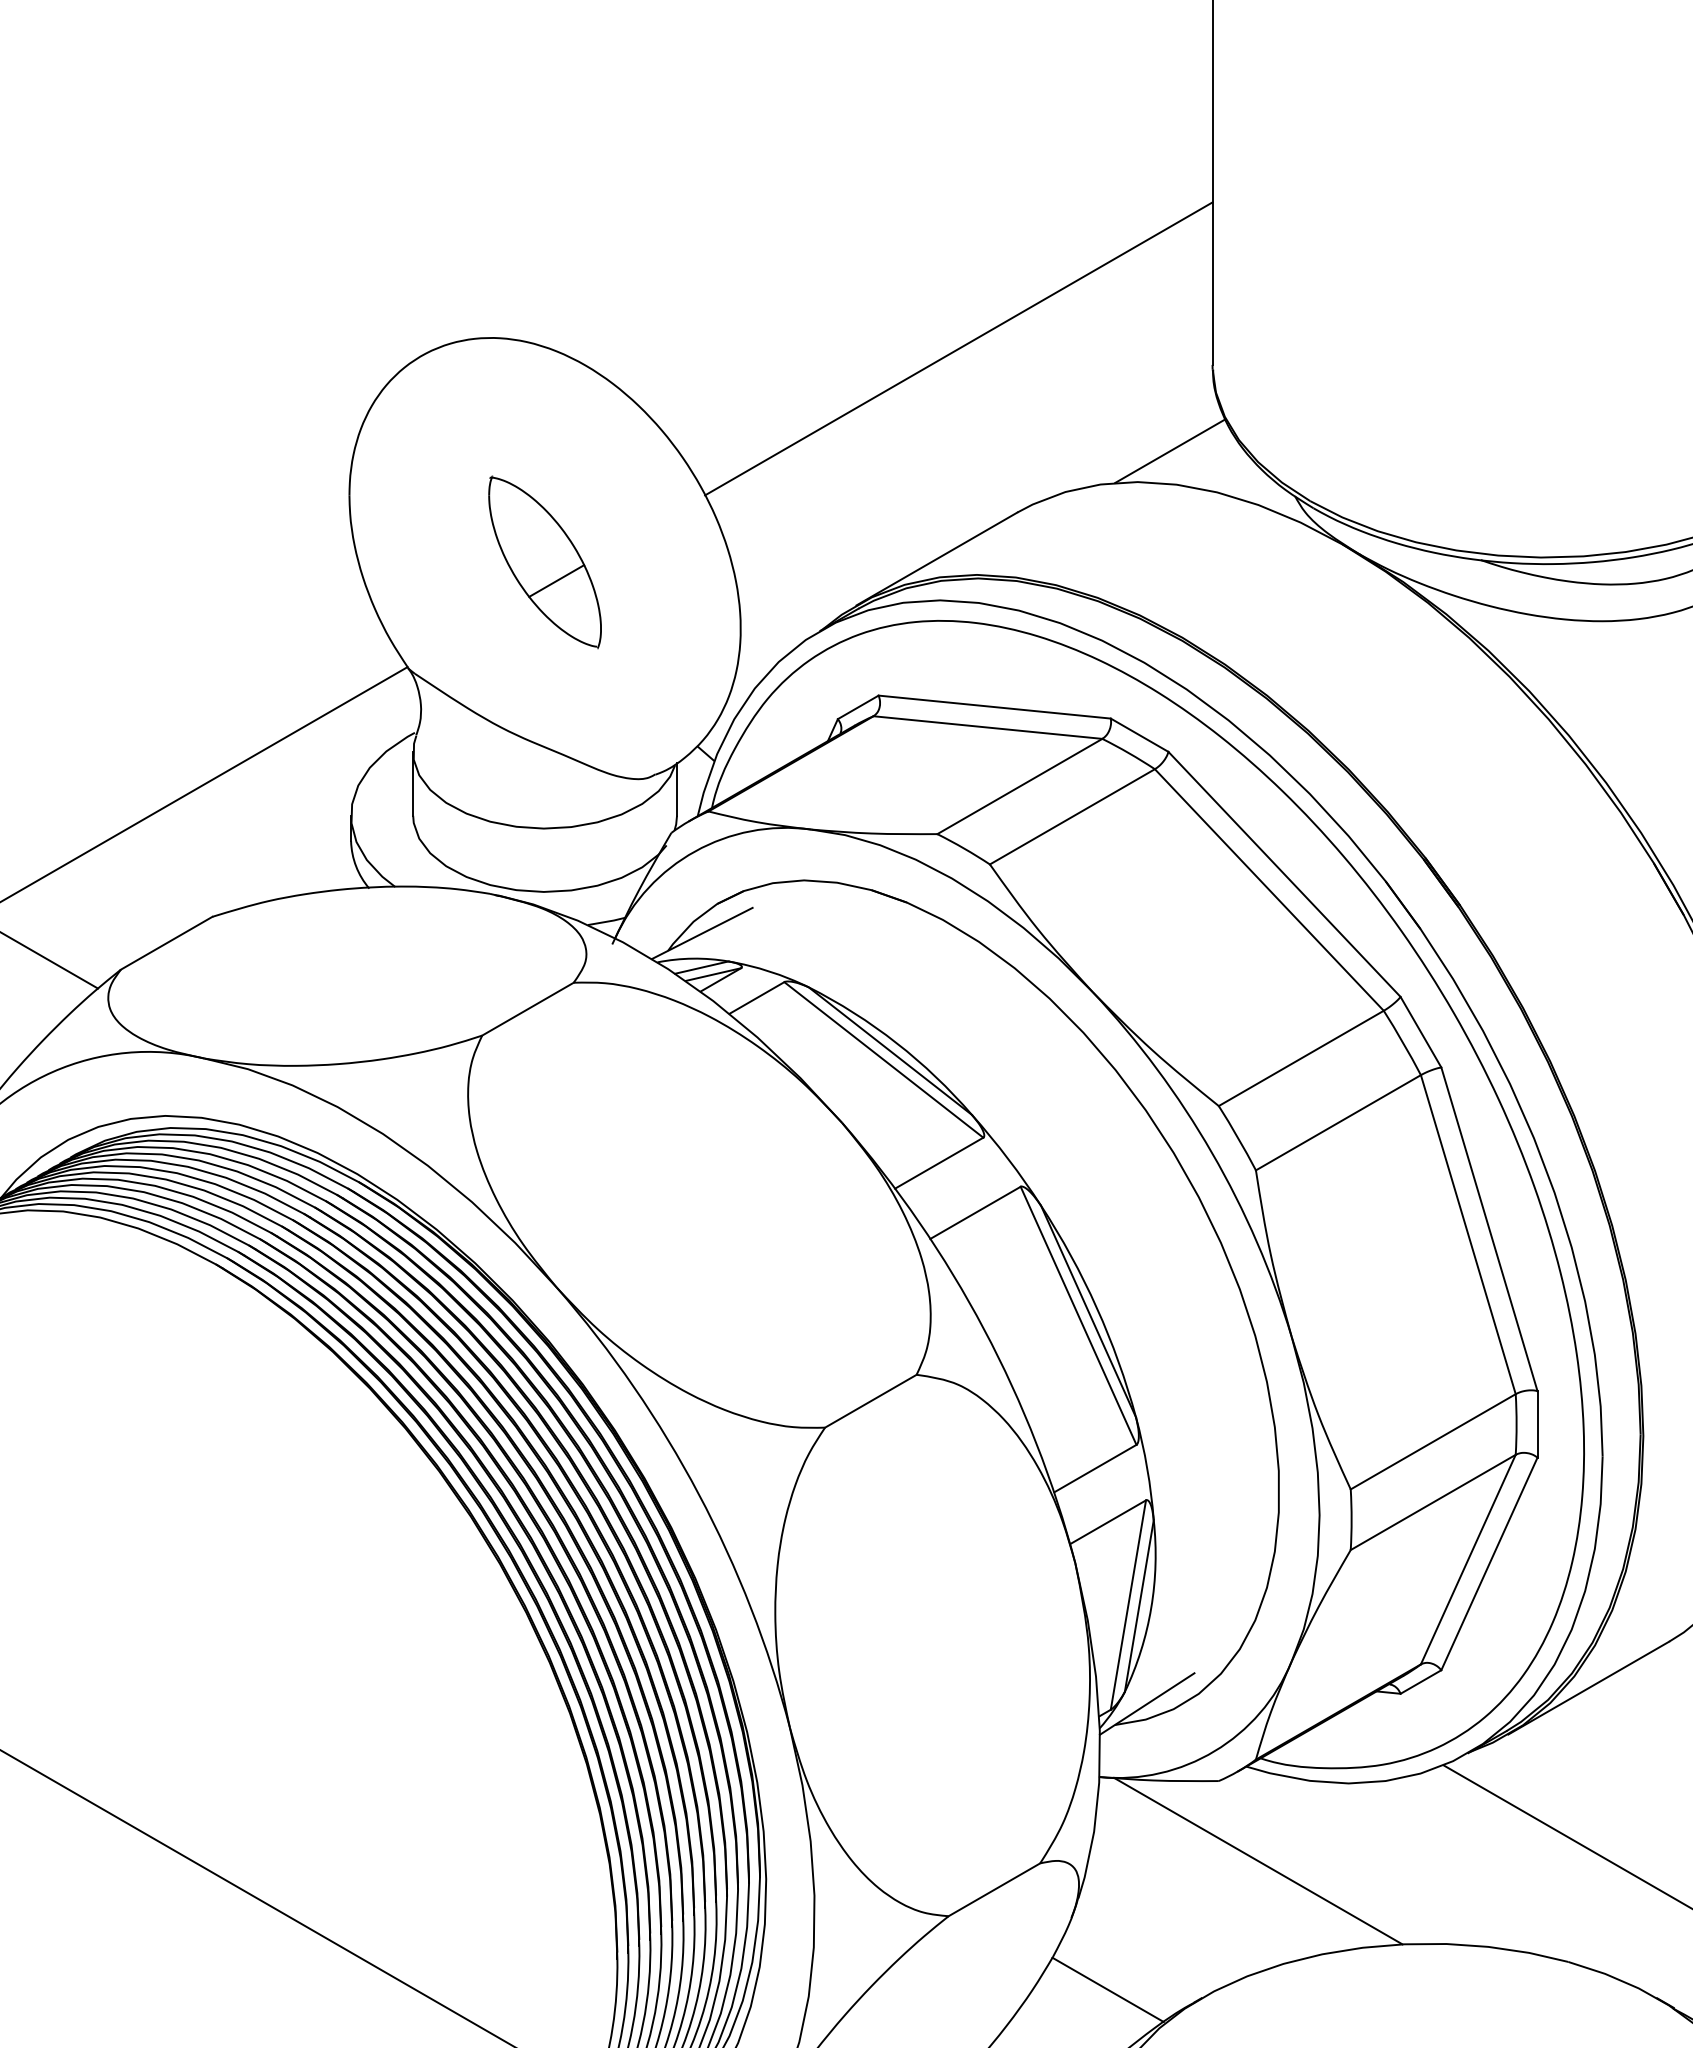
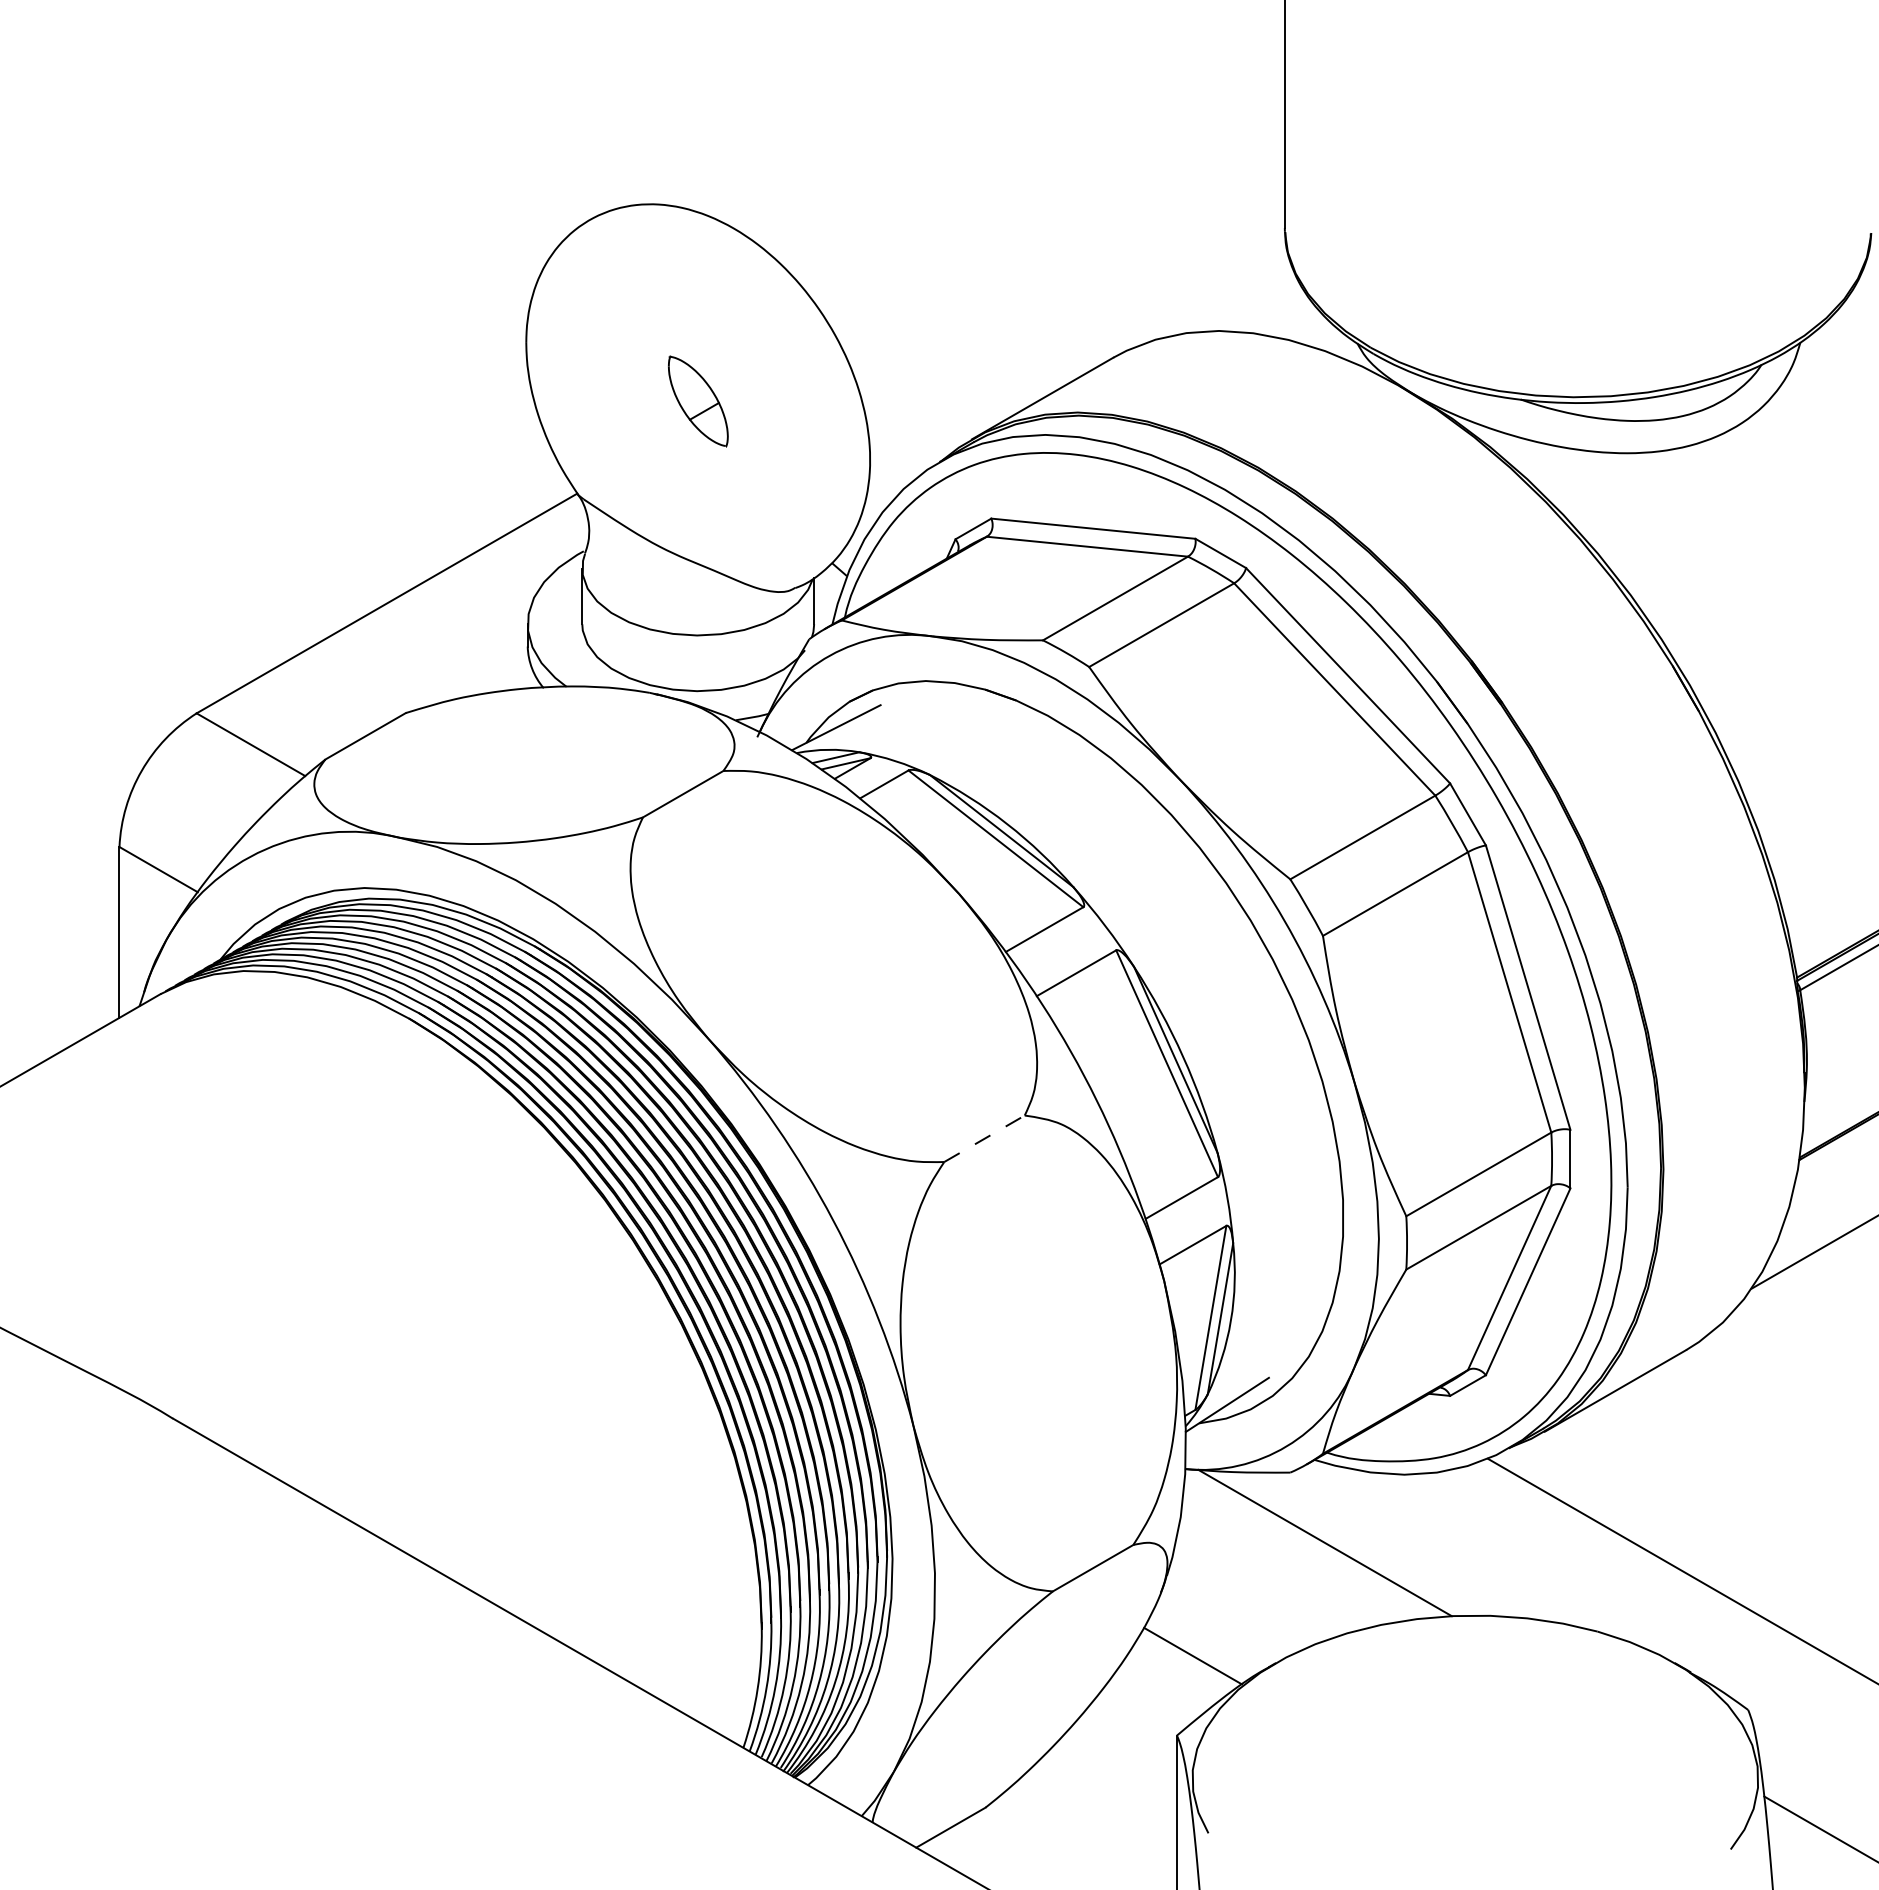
line: (958, 348) -> (1061, 213), removed
line: (1170, 450) -> (1247, 303), removed
part: (545, 562) -> (698, 401), size x0.6
line: (870, 1400) -> (984, 1138), solid -> dashed

